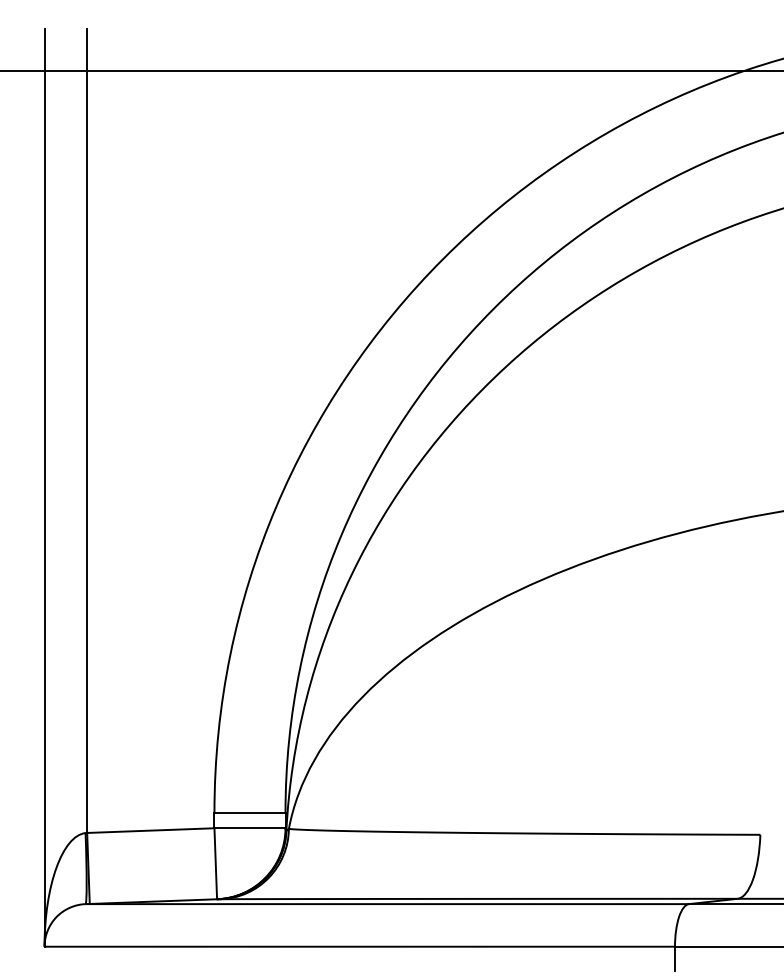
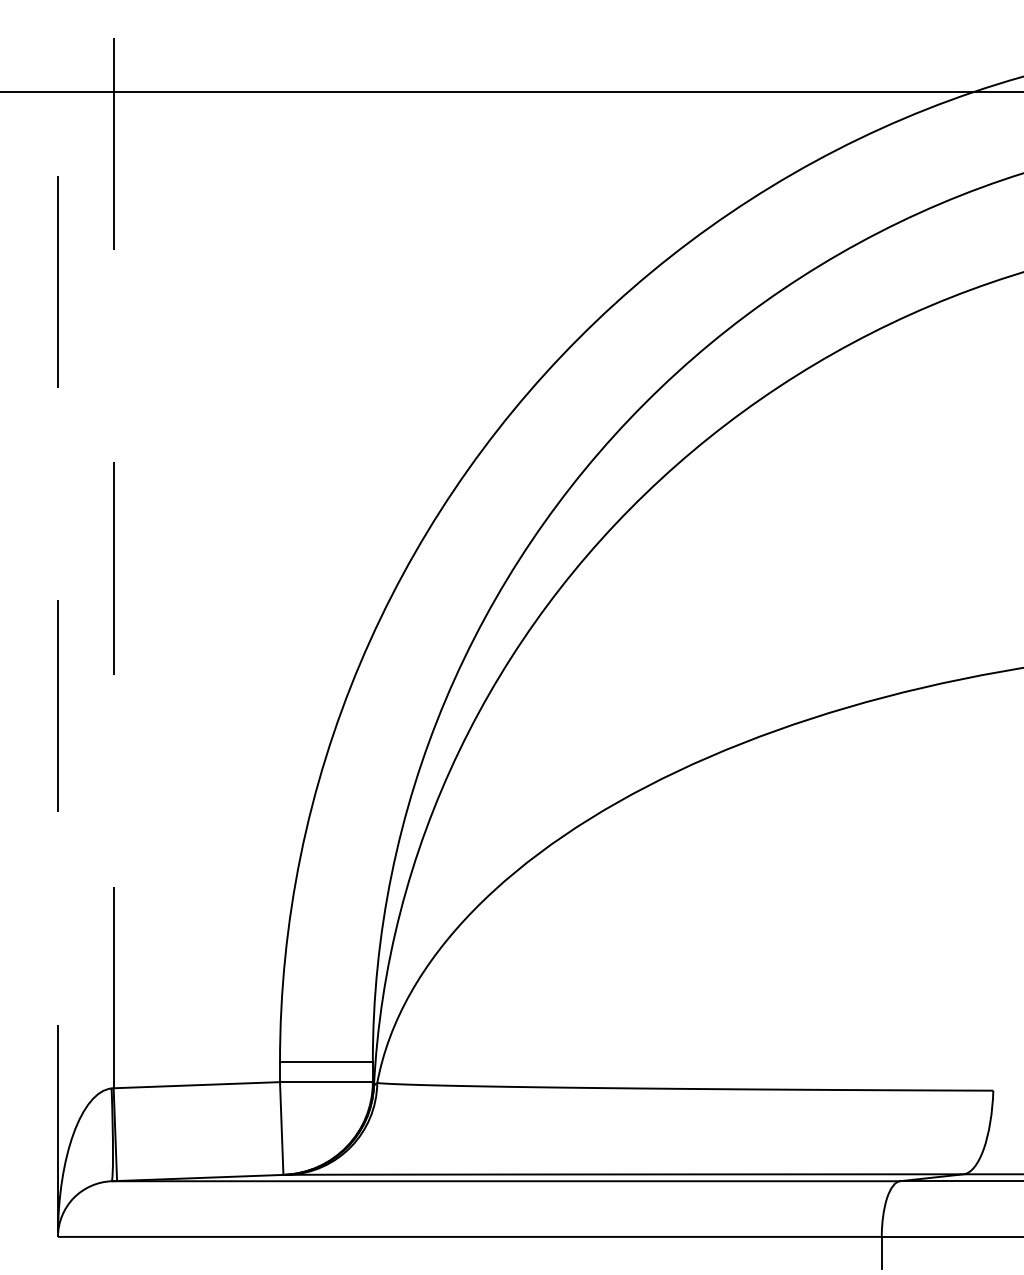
line: (87, 431) -> (114, 563), solid -> dashed
line: (44, 487) -> (57, 636), solid -> dashed

